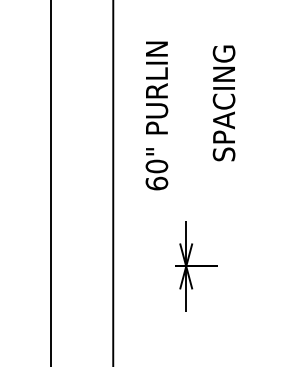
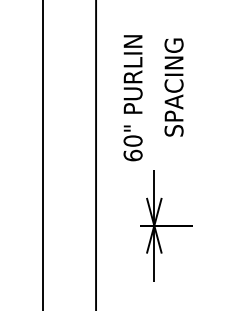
text: (223, 103) -> (173, 87), moved
part: (196, 266) -> (166, 225), size x1.43

